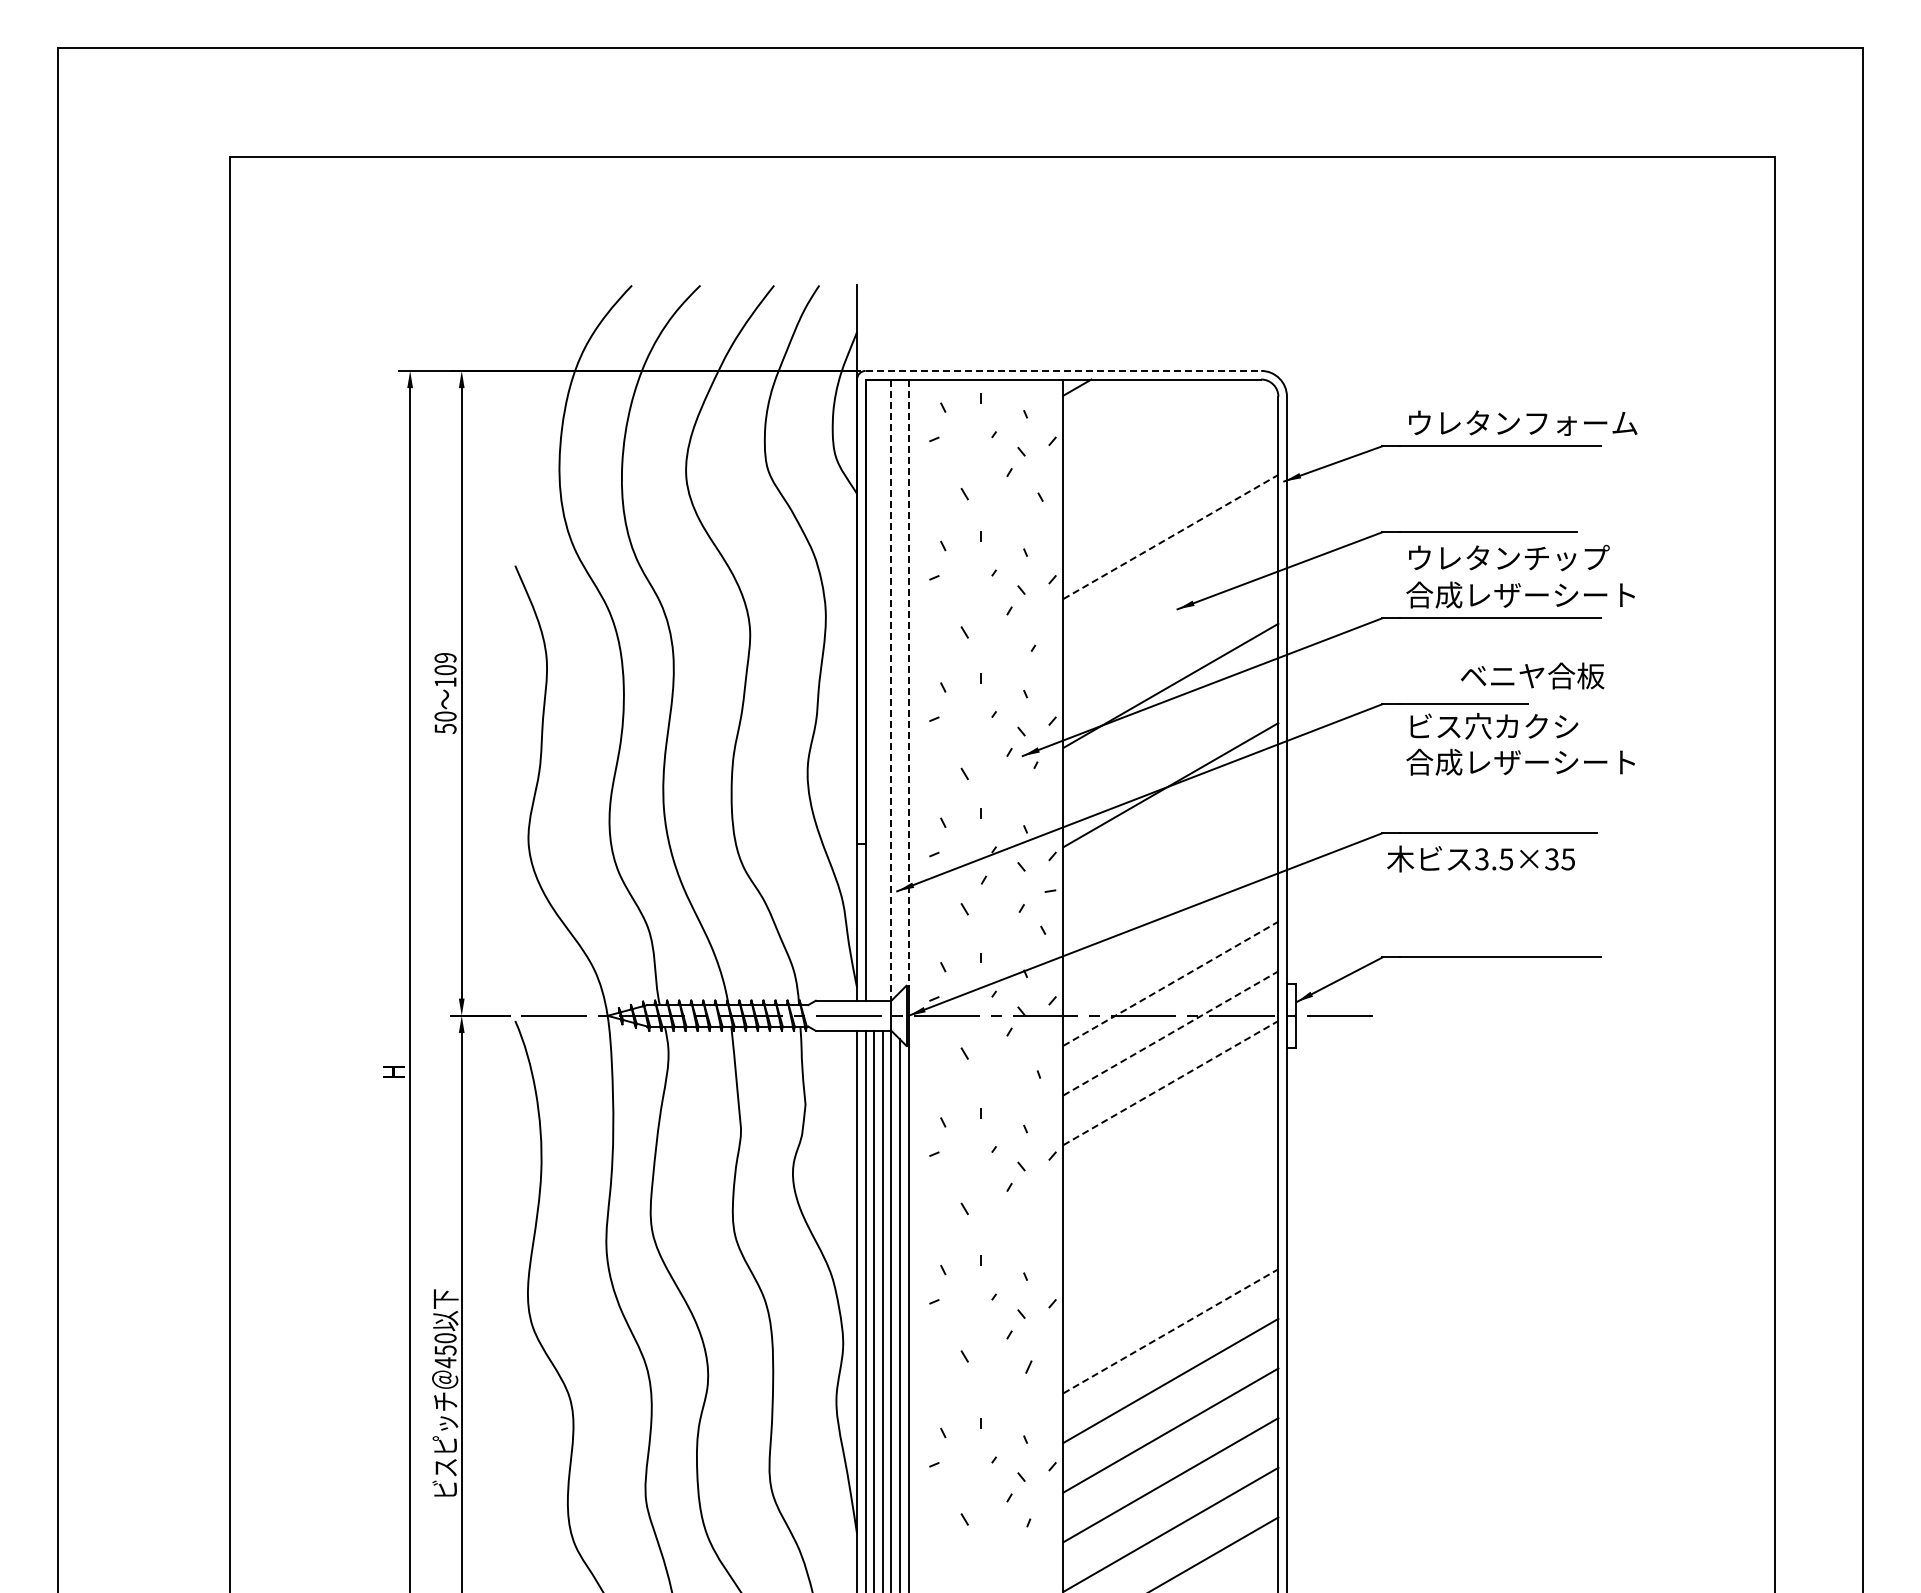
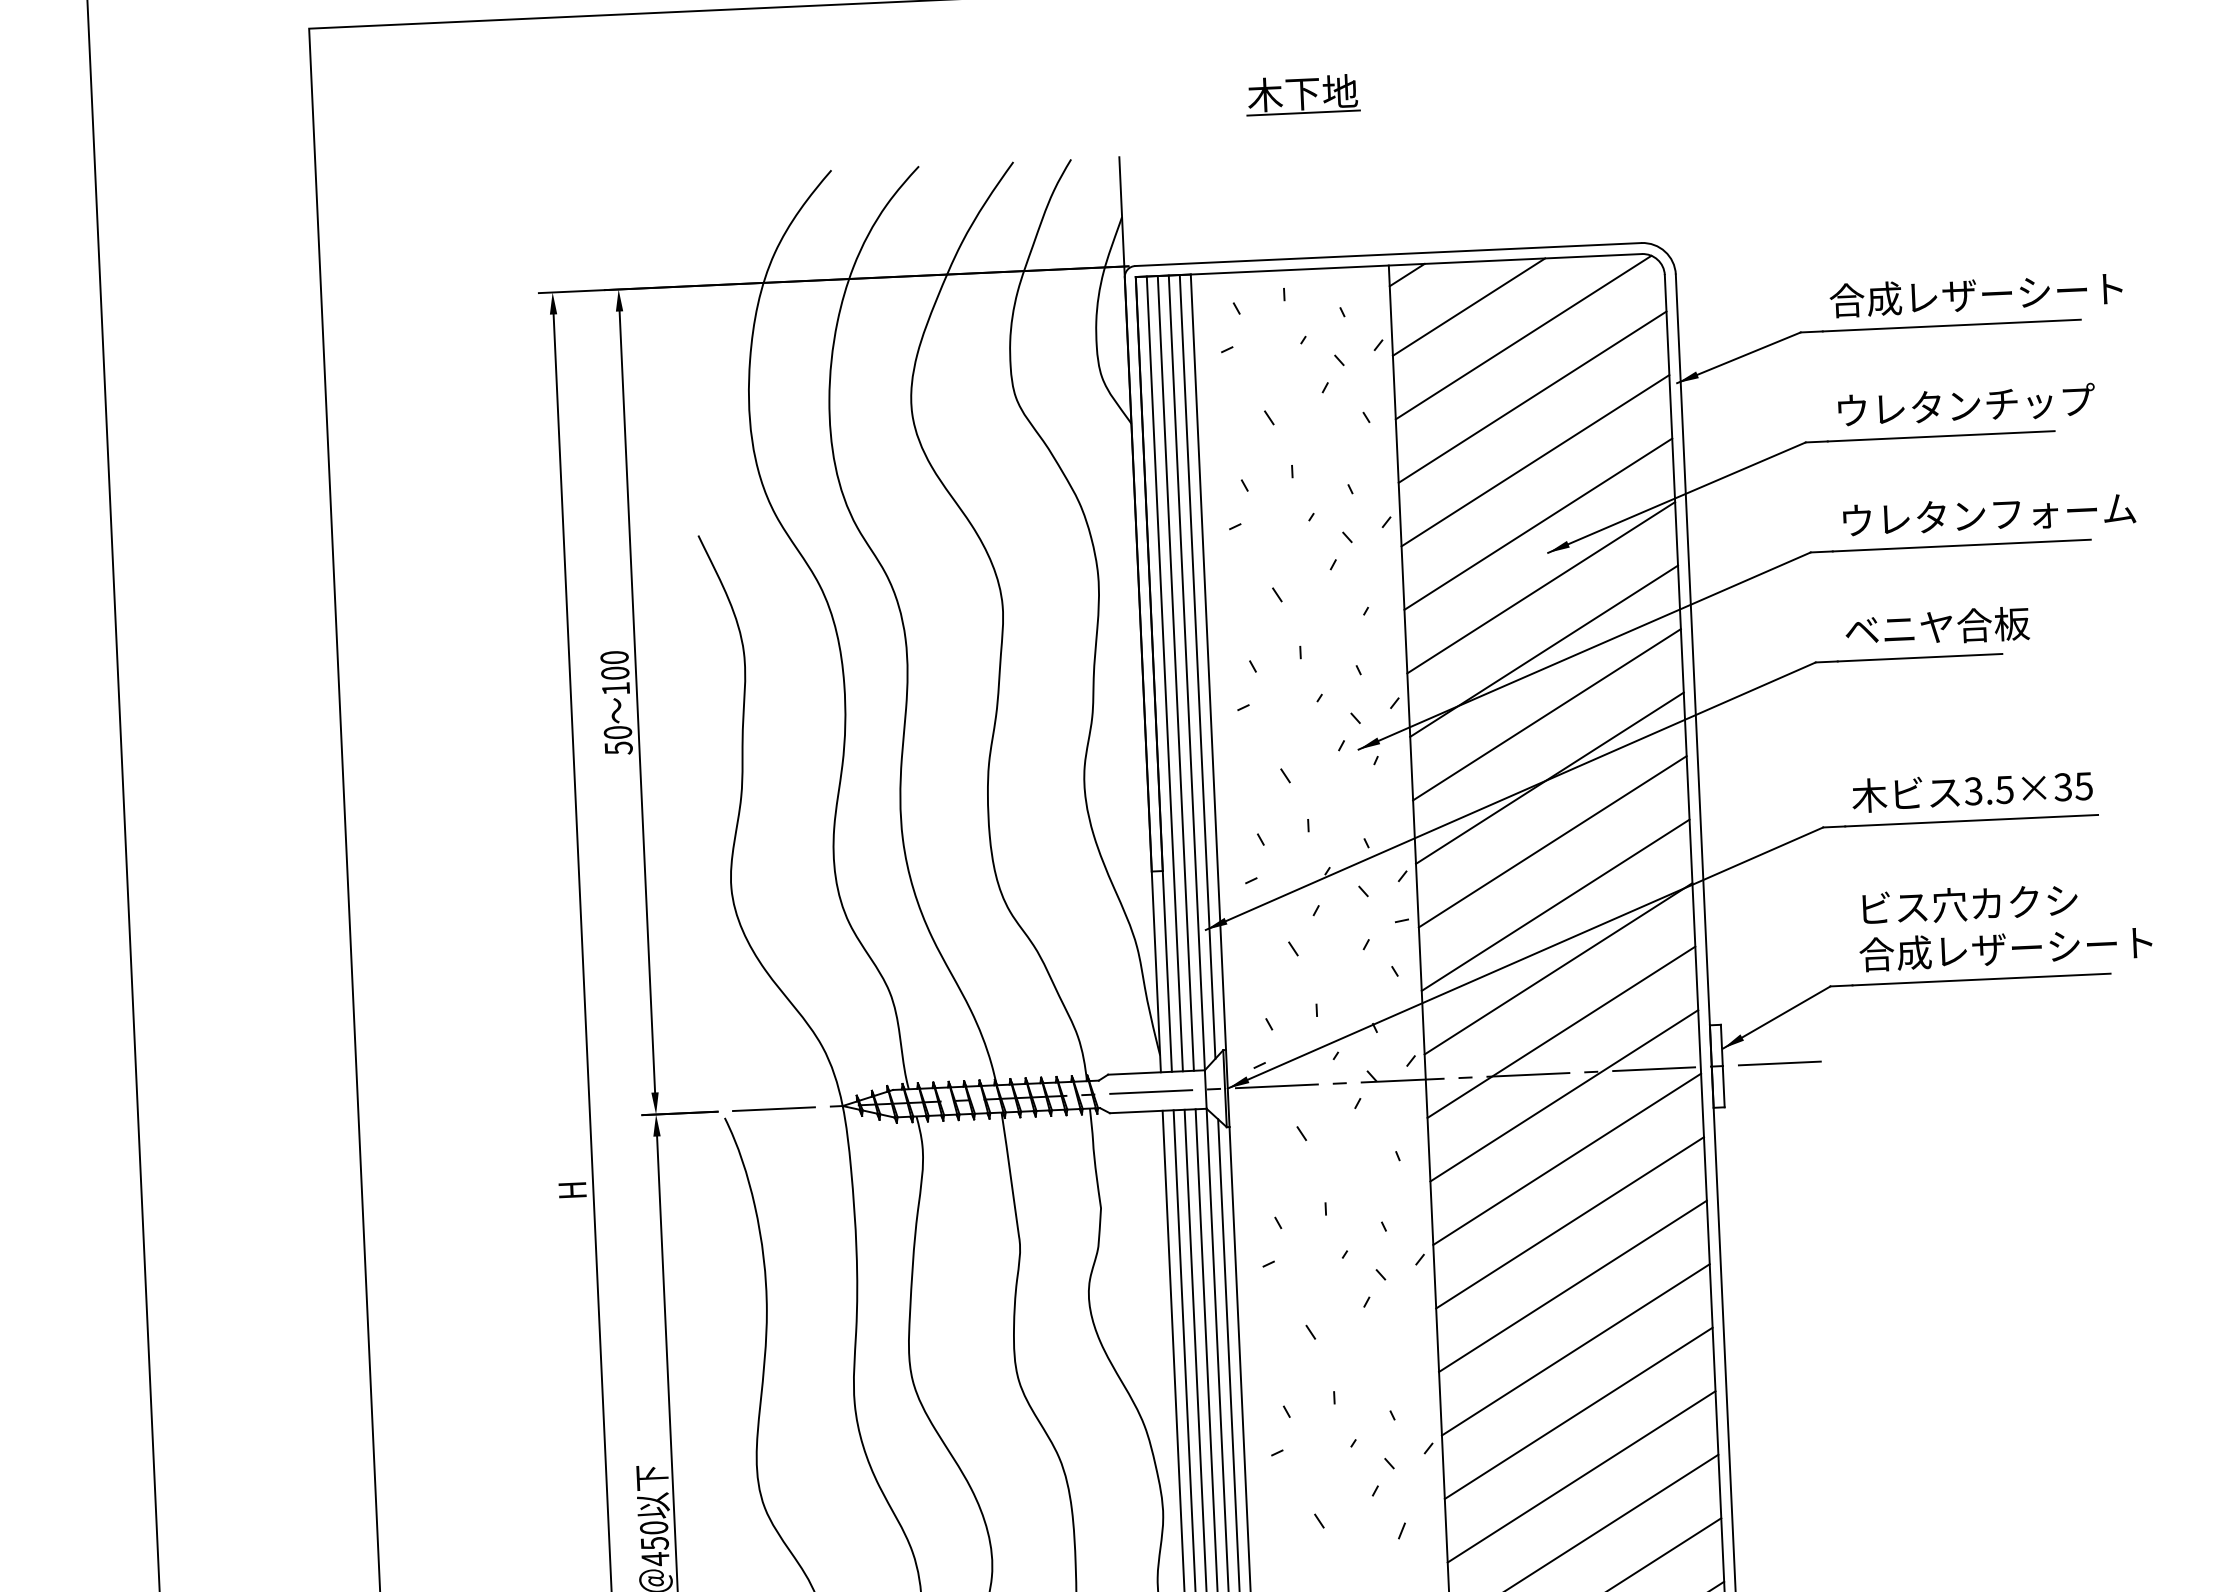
part: (1001, 243) -> (1301, 95), added
line: (1063, 370) -> (1388, 254), dashed -> solid
line: (1124, 414) -> (1468, 306), added
text: (1521, 422) -> (1977, 293), ウレタンフォーム -> 合成レザーシート
line: (1165, 440) -> (1522, 337), added
line: (1170, 487) -> (1532, 397), added
line: (1171, 536) -> (1536, 460), dashed -> solid
text: (1509, 557) -> (1966, 404), moved
line: (1170, 586) -> (1537, 524), added
text: (1521, 594) -> (1987, 513), 合成レザーシート -> ウレタンフォーム
line: (1170, 636) -> (1540, 588), added
text: (445, 657) -> (614, 657), 109 -> 100
text: (1532, 675) -> (1937, 626), moved
line: (908, 683) -> (1208, 663), dashed -> solid
line: (900, 685) -> (1198, 666), added
line: (874, 689) -> (1165, 673), added
line: (882, 689) -> (1175, 672), added
line: (891, 690) -> (1186, 673), dashed -> solid
line: (1170, 735) -> (1546, 714), added
text: (1520, 744) -> (2004, 925), moved
line: (1170, 834) -> (1552, 841), added
text: (1480, 858) -> (1971, 790), moved
line: (1170, 884) -> (1555, 905), added
line: (1170, 934) -> (1558, 969), added
line: (1171, 983) -> (1562, 1031), dashed -> solid
line: (1171, 1033) -> (1565, 1095), dashed -> solid
line: (1171, 1082) -> (1567, 1158), dashed -> solid
line: (1170, 1132) -> (1569, 1222), added
line: (1170, 1182) -> (1572, 1286), added
line: (1170, 1231) -> (1575, 1349), added
line: (1170, 1281) -> (1578, 1413), added
line: (1171, 1331) -> (1582, 1477), dashed -> solid

